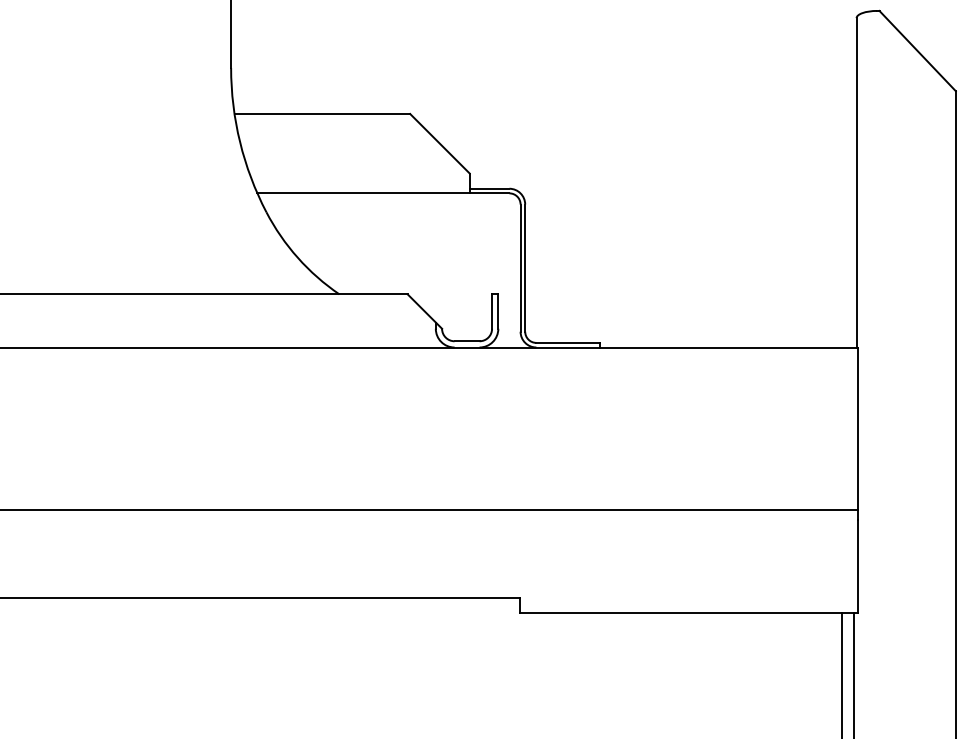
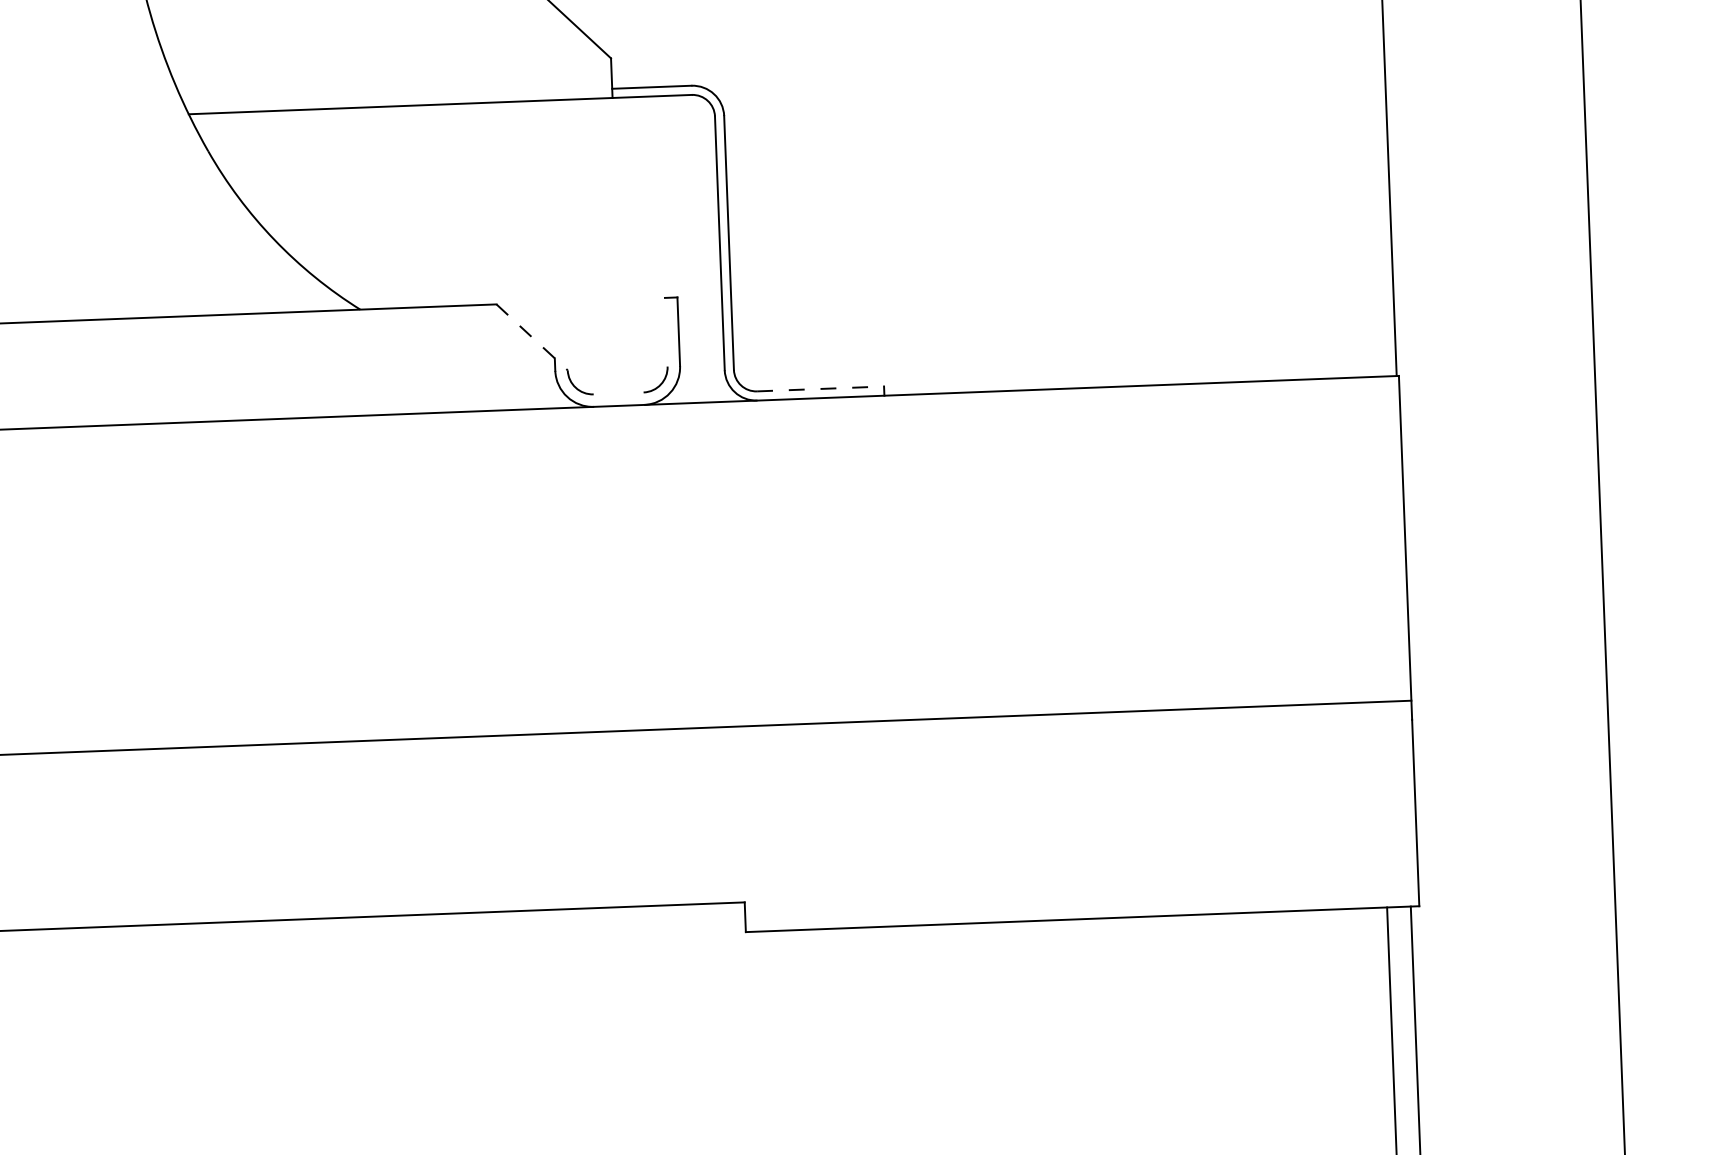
line: (425, 311) -> (533, 337), solid -> dashed
line: (492, 311) -> (667, 332), removed
line: (466, 341) -> (617, 393), removed
line: (568, 342) -> (821, 388), solid -> dashed

